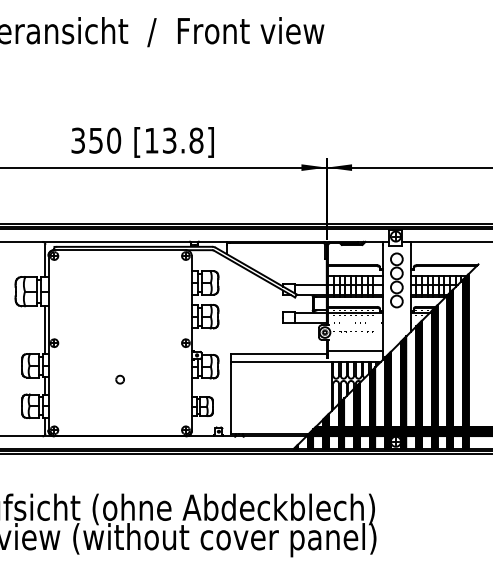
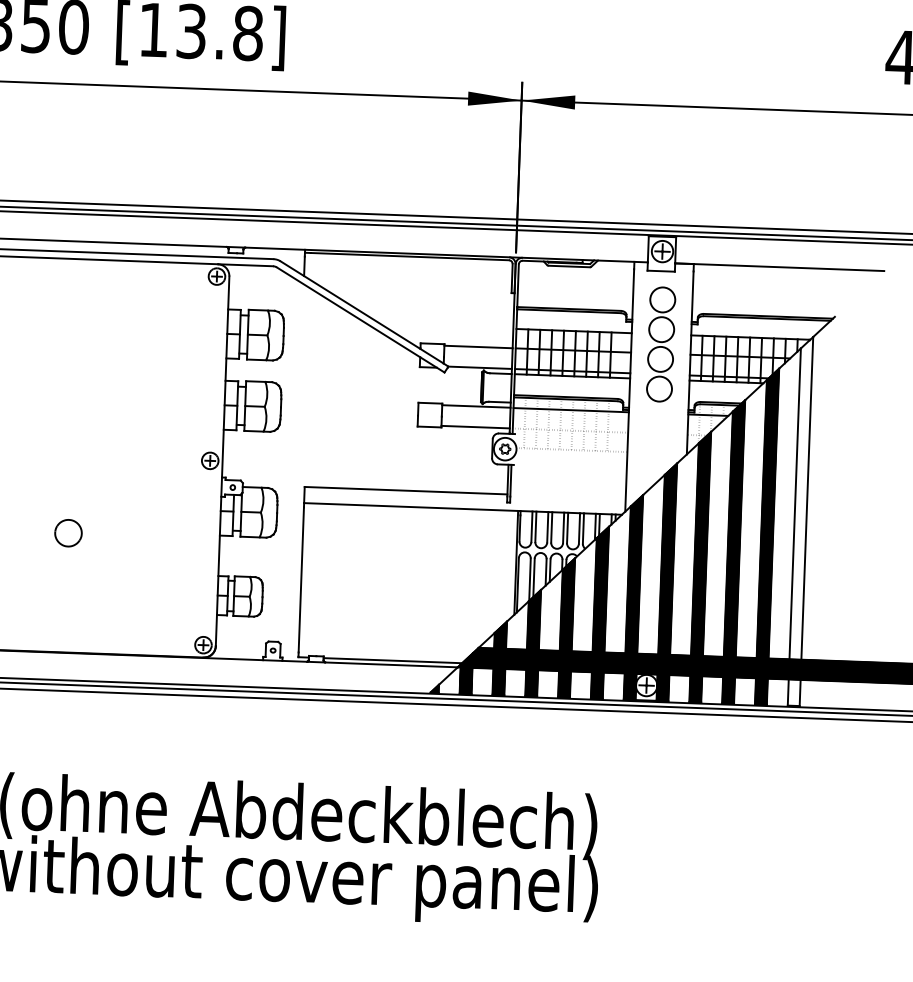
line: (355, 350) -> (568, 489), removed
hatch: (465, 361) -> (799, 521), removed
part: (119, 379) -> (66, 532), size x1.6

